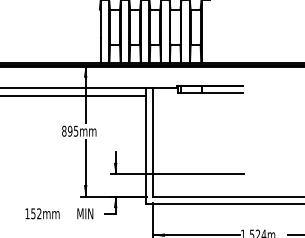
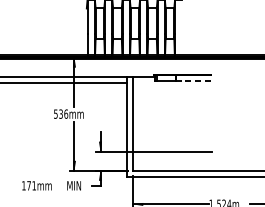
line: (223, 92) -> (194, 80), solid -> dashed
text: (70, 130) -> (61, 113), 895mm -> 536mm
text: (36, 213) -> (31, 185), 152mm -> 171mm

